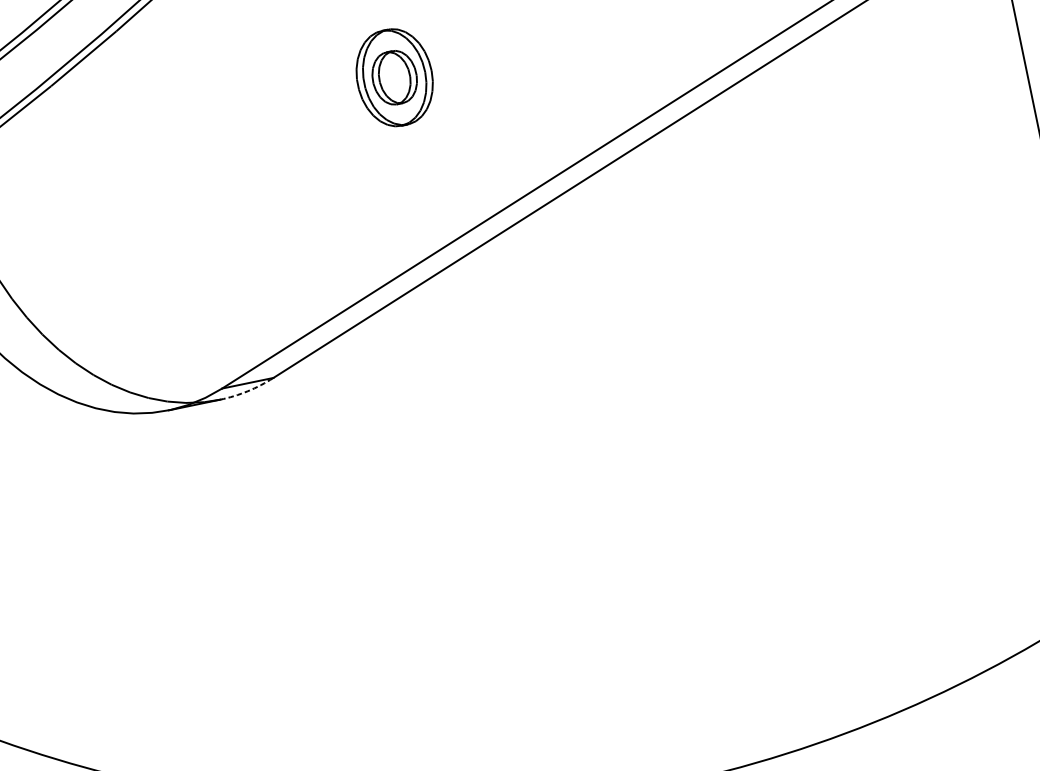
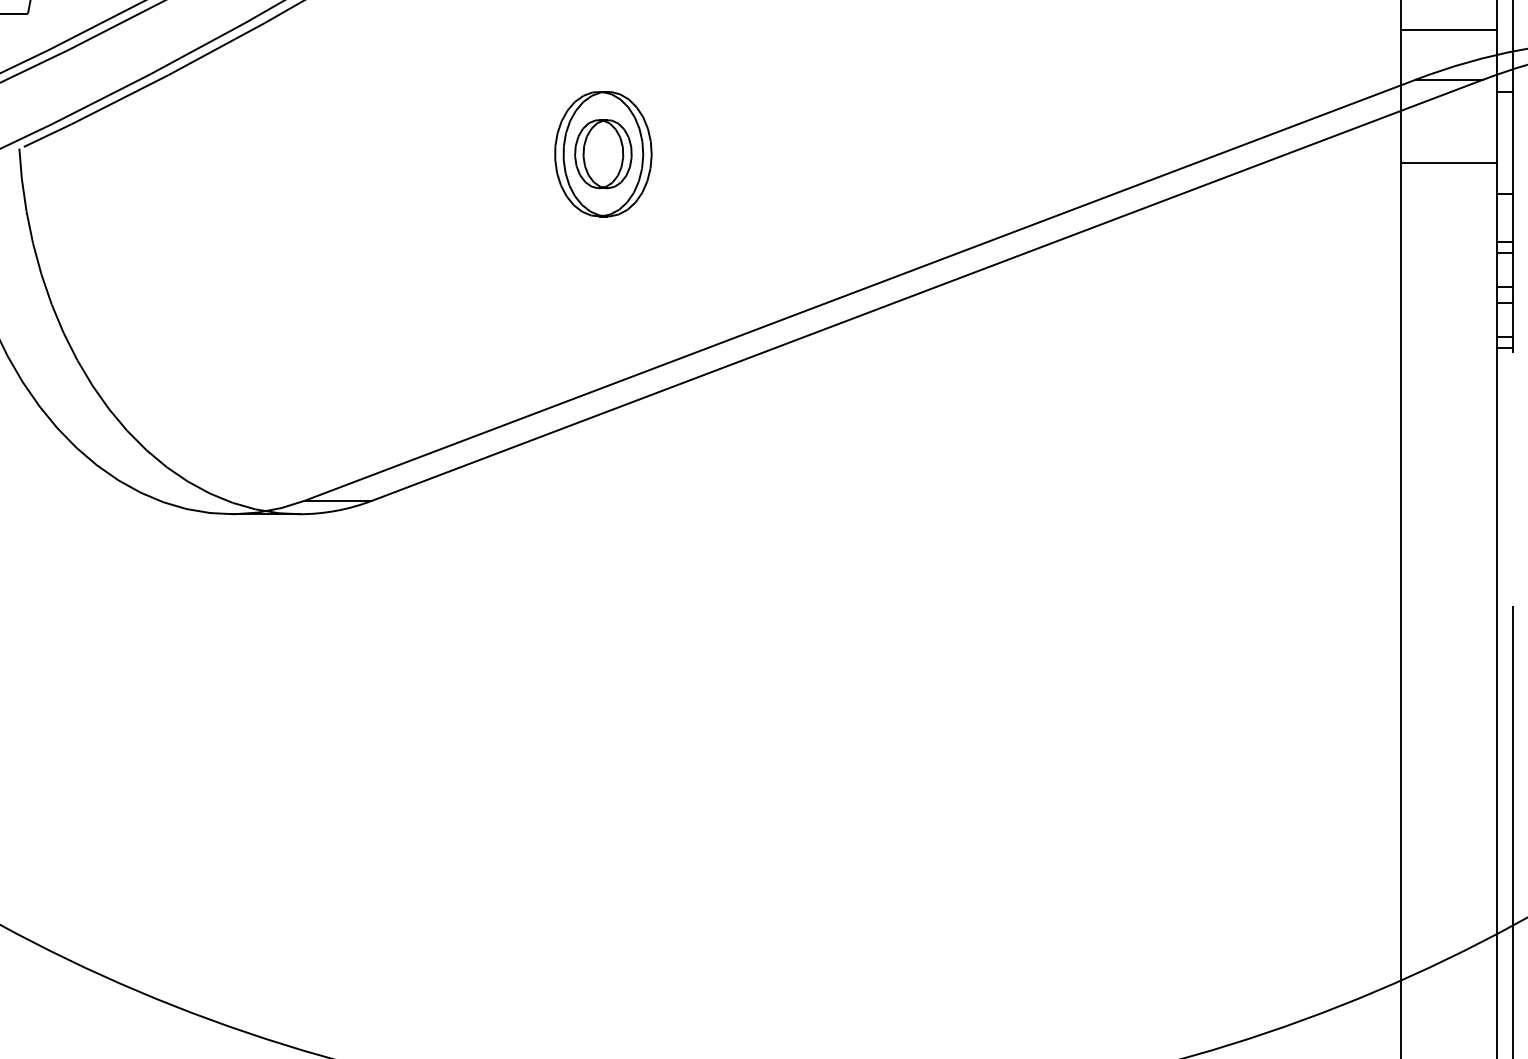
arc: (247, 391) -> (336, 510), dashed -> solid

